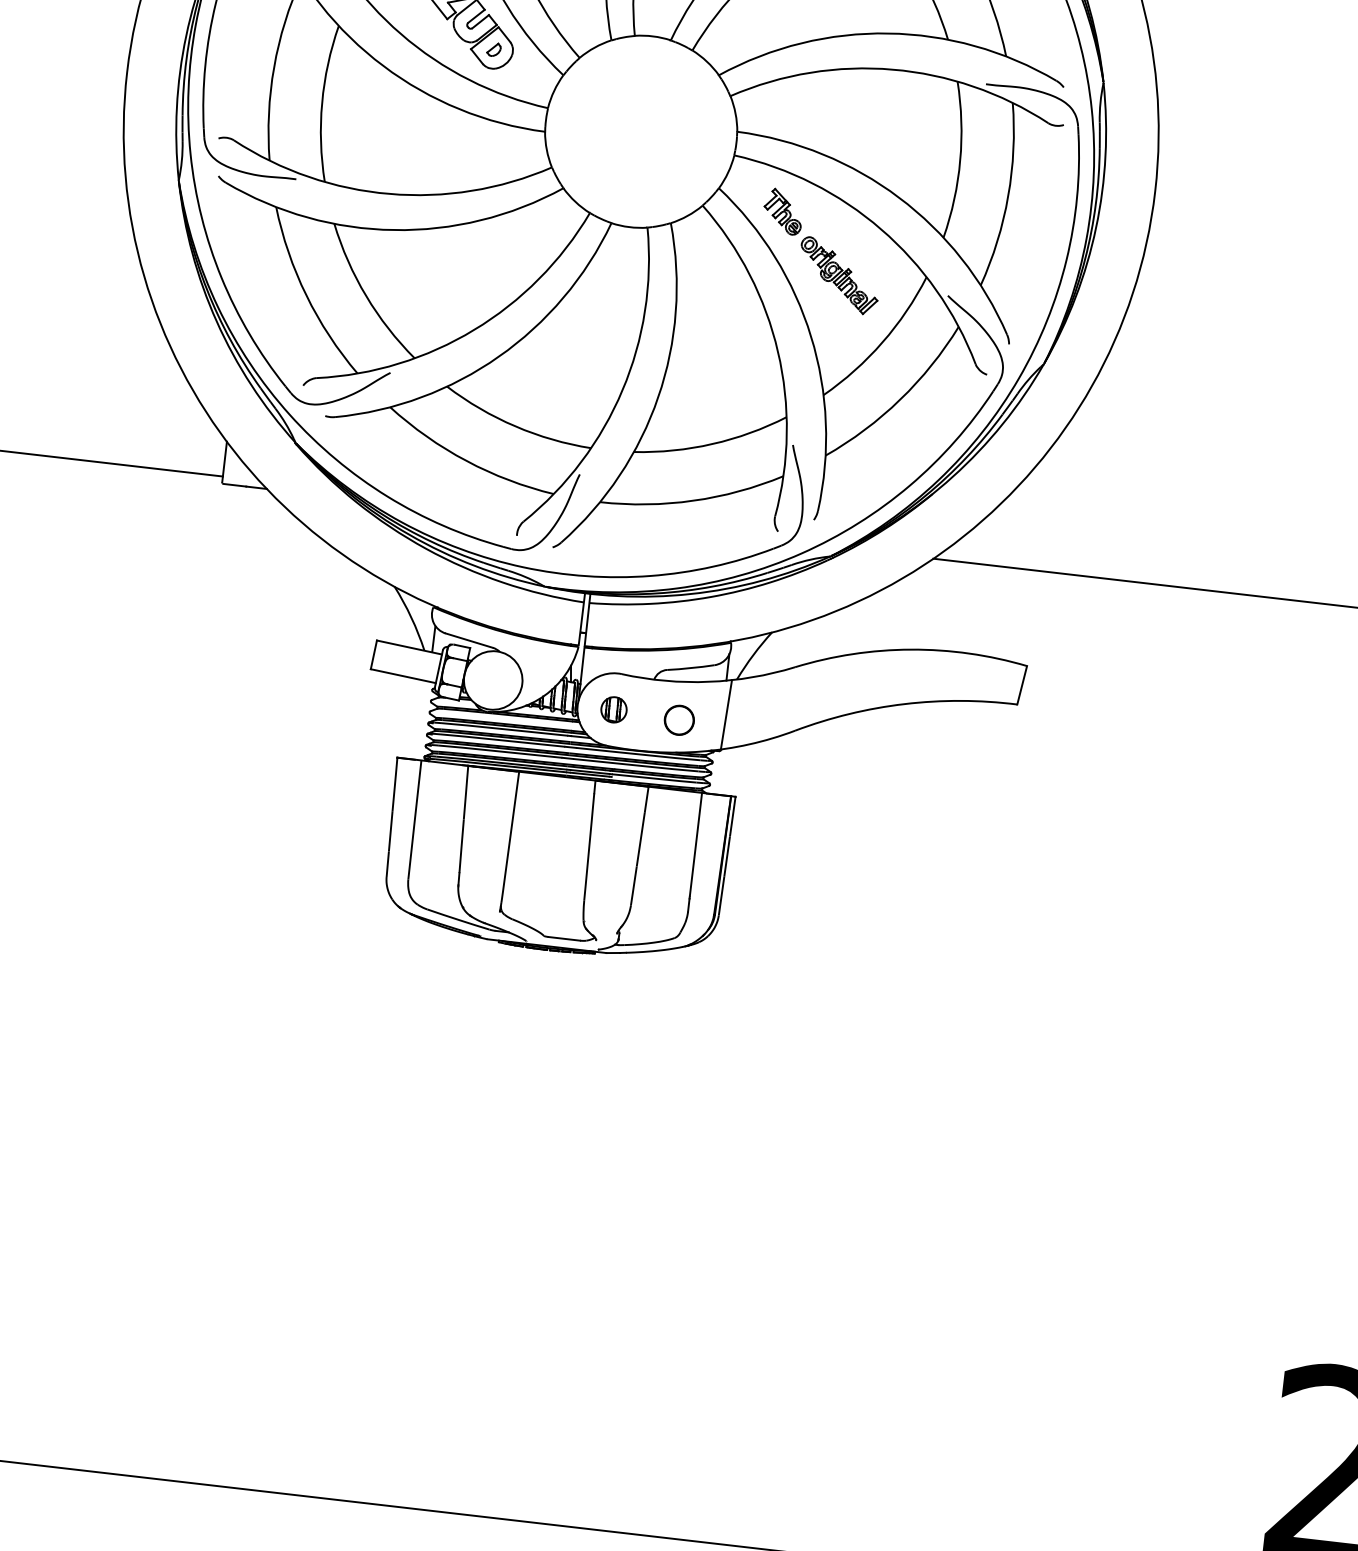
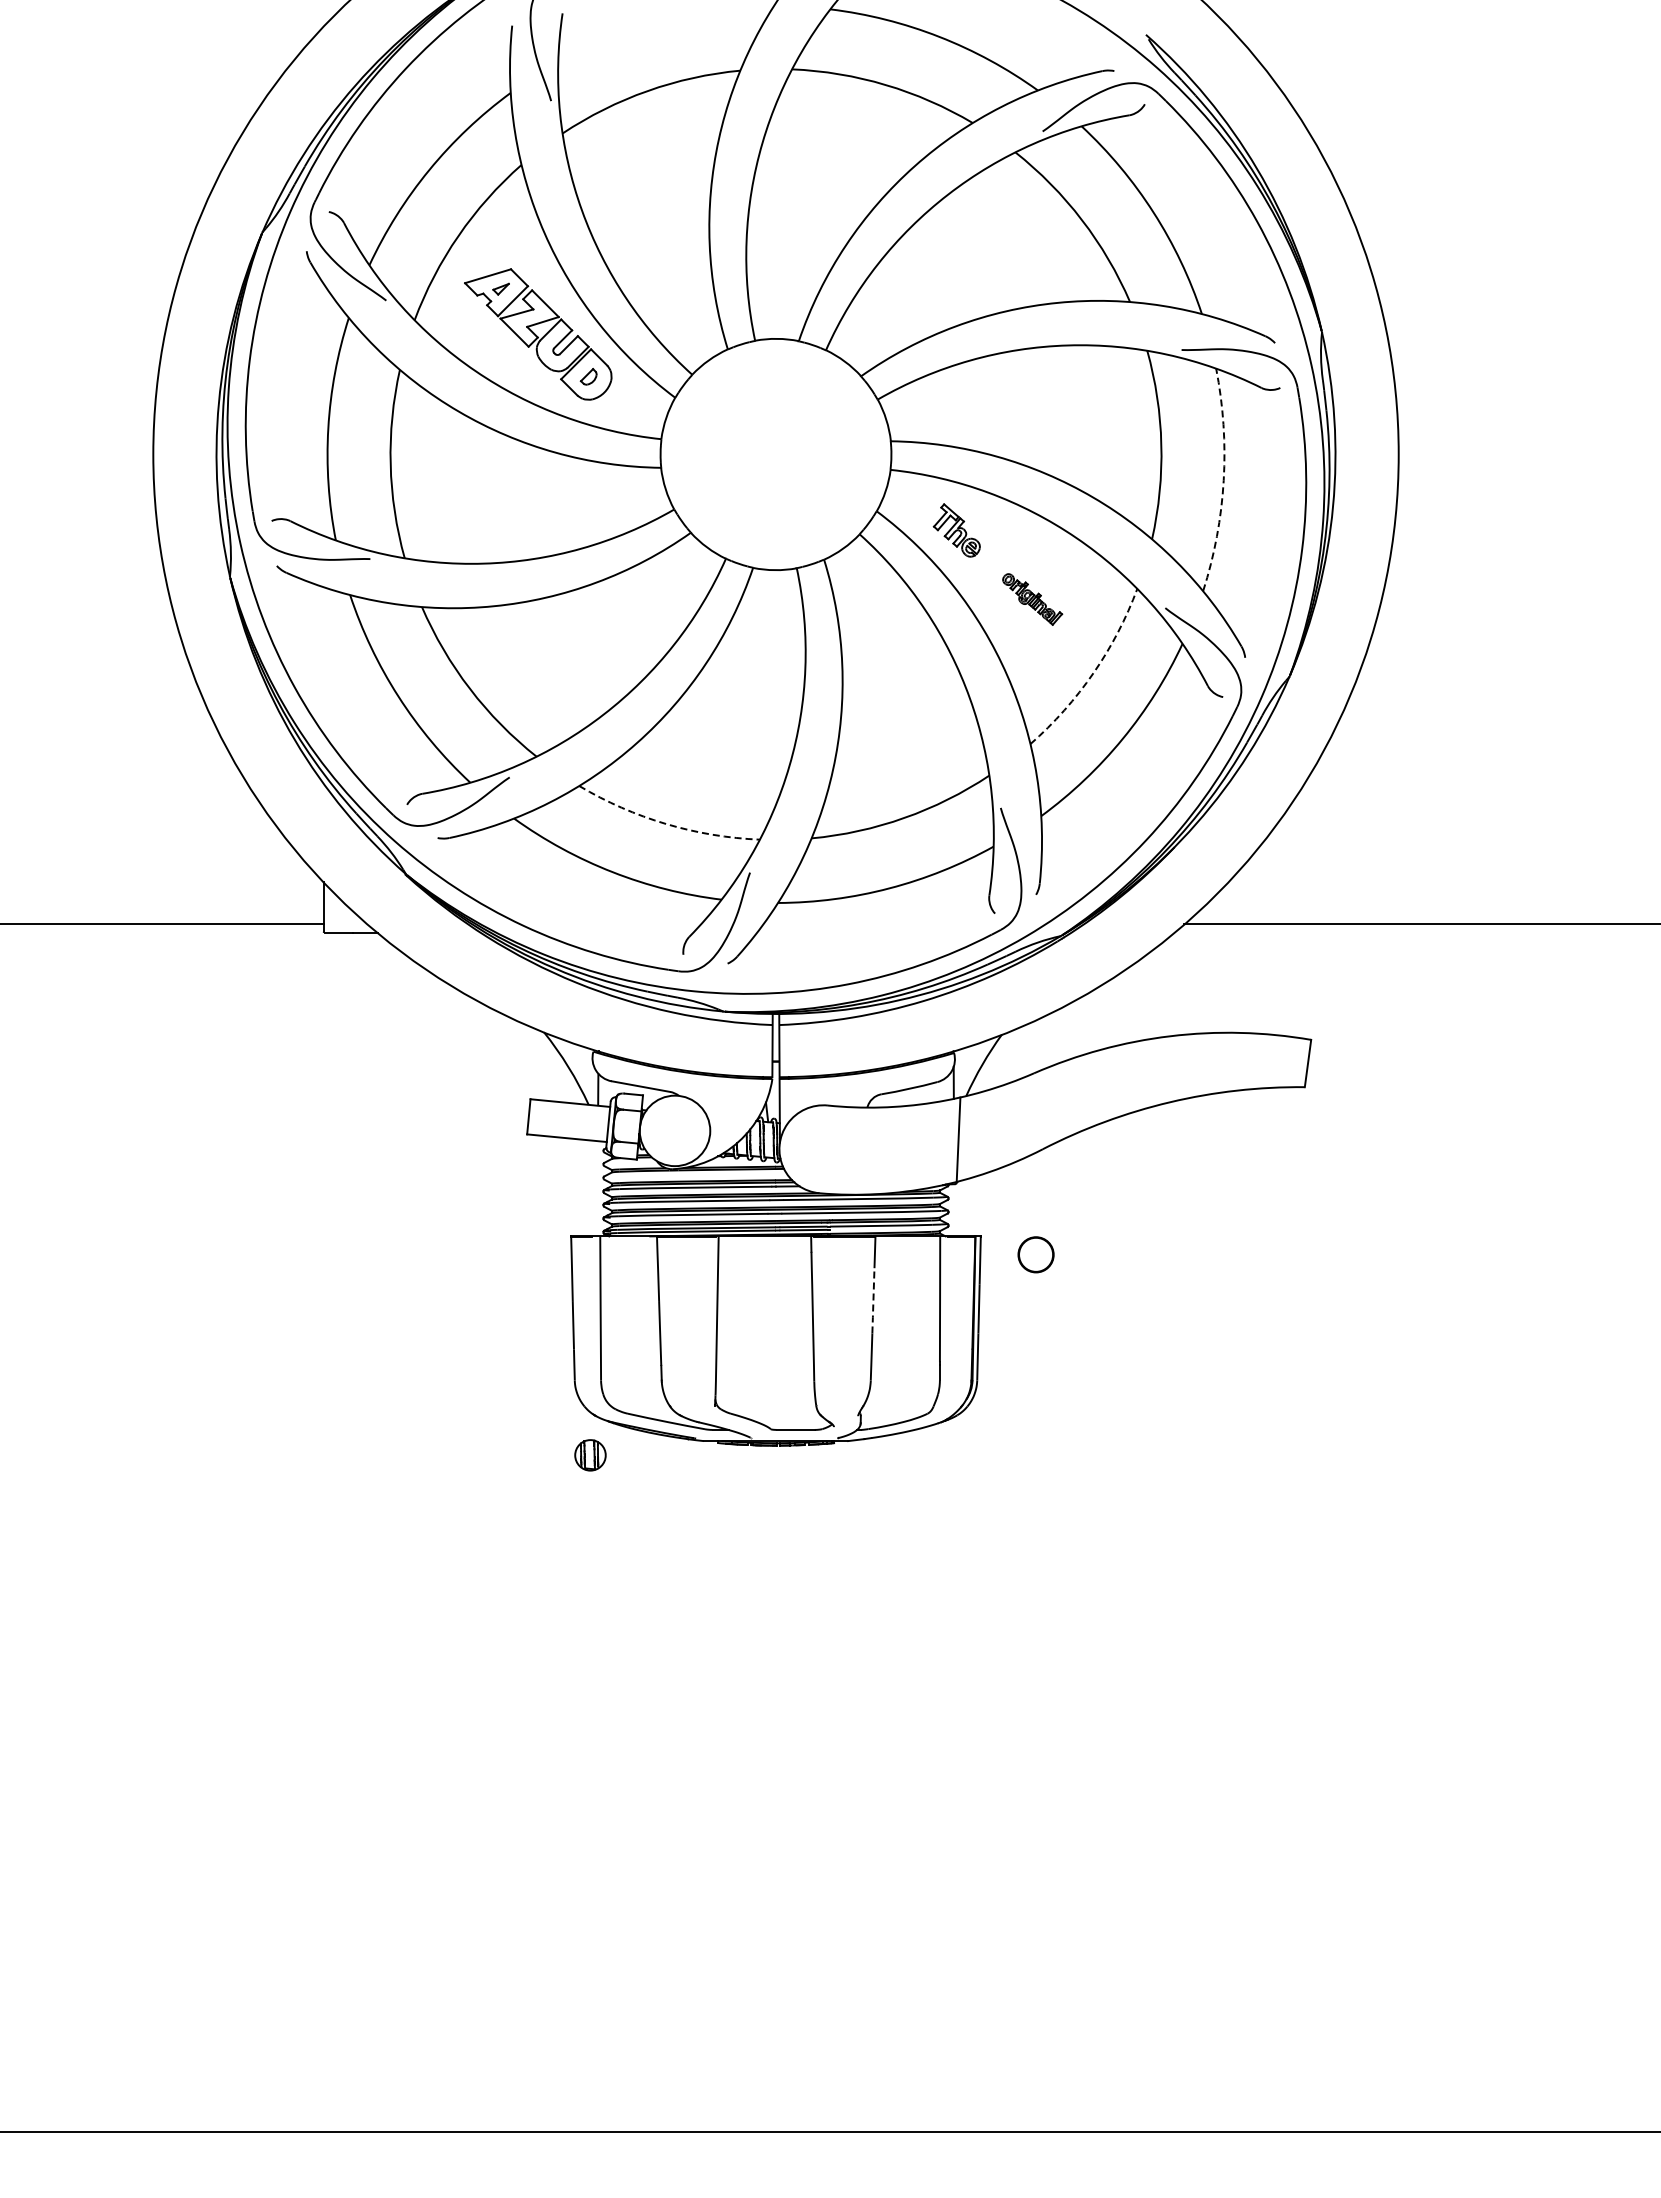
arc: (1008, 195) -> (1223, 480), solid -> dashed
part: (839, 275) -> (1032, 599), size x0.6
arc: (882, 342) -> (1093, 673), solid -> dashed
arc: (515, 426) -> (666, 824), solid -> dashed
part: (614, 710) -> (590, 1455), moved
circle: (678, 720) -> (1035, 1254), moved
line: (640, 839) -> (873, 1300), solid -> dashed

